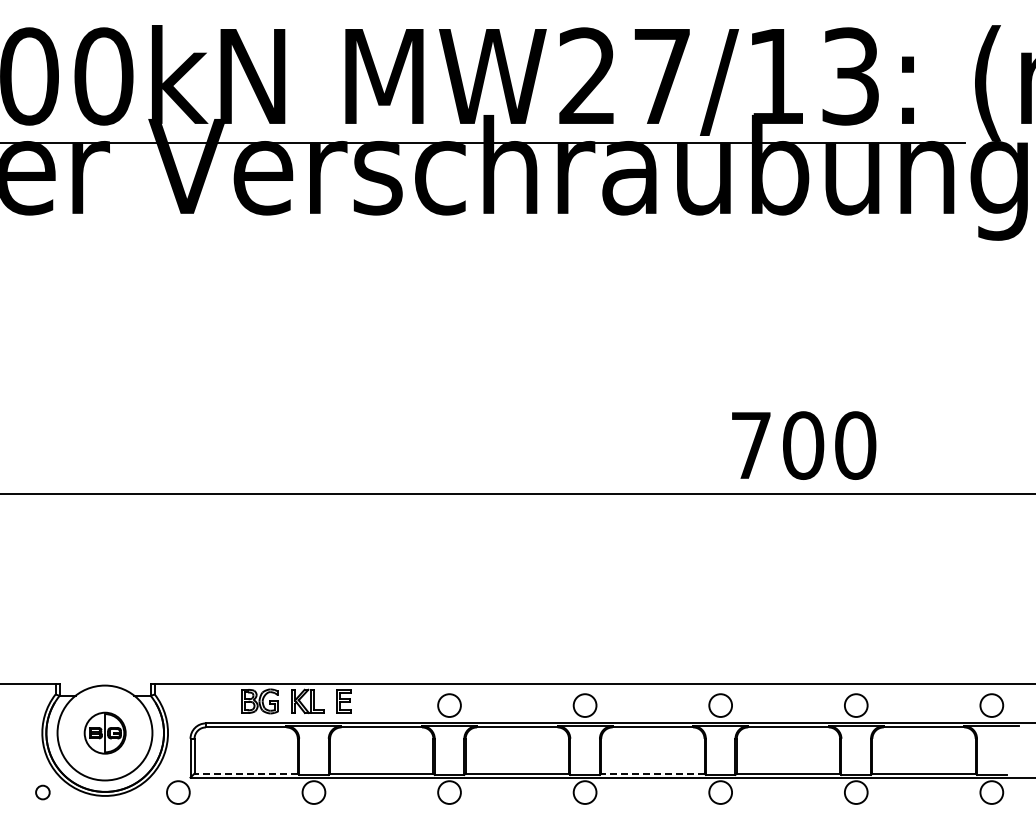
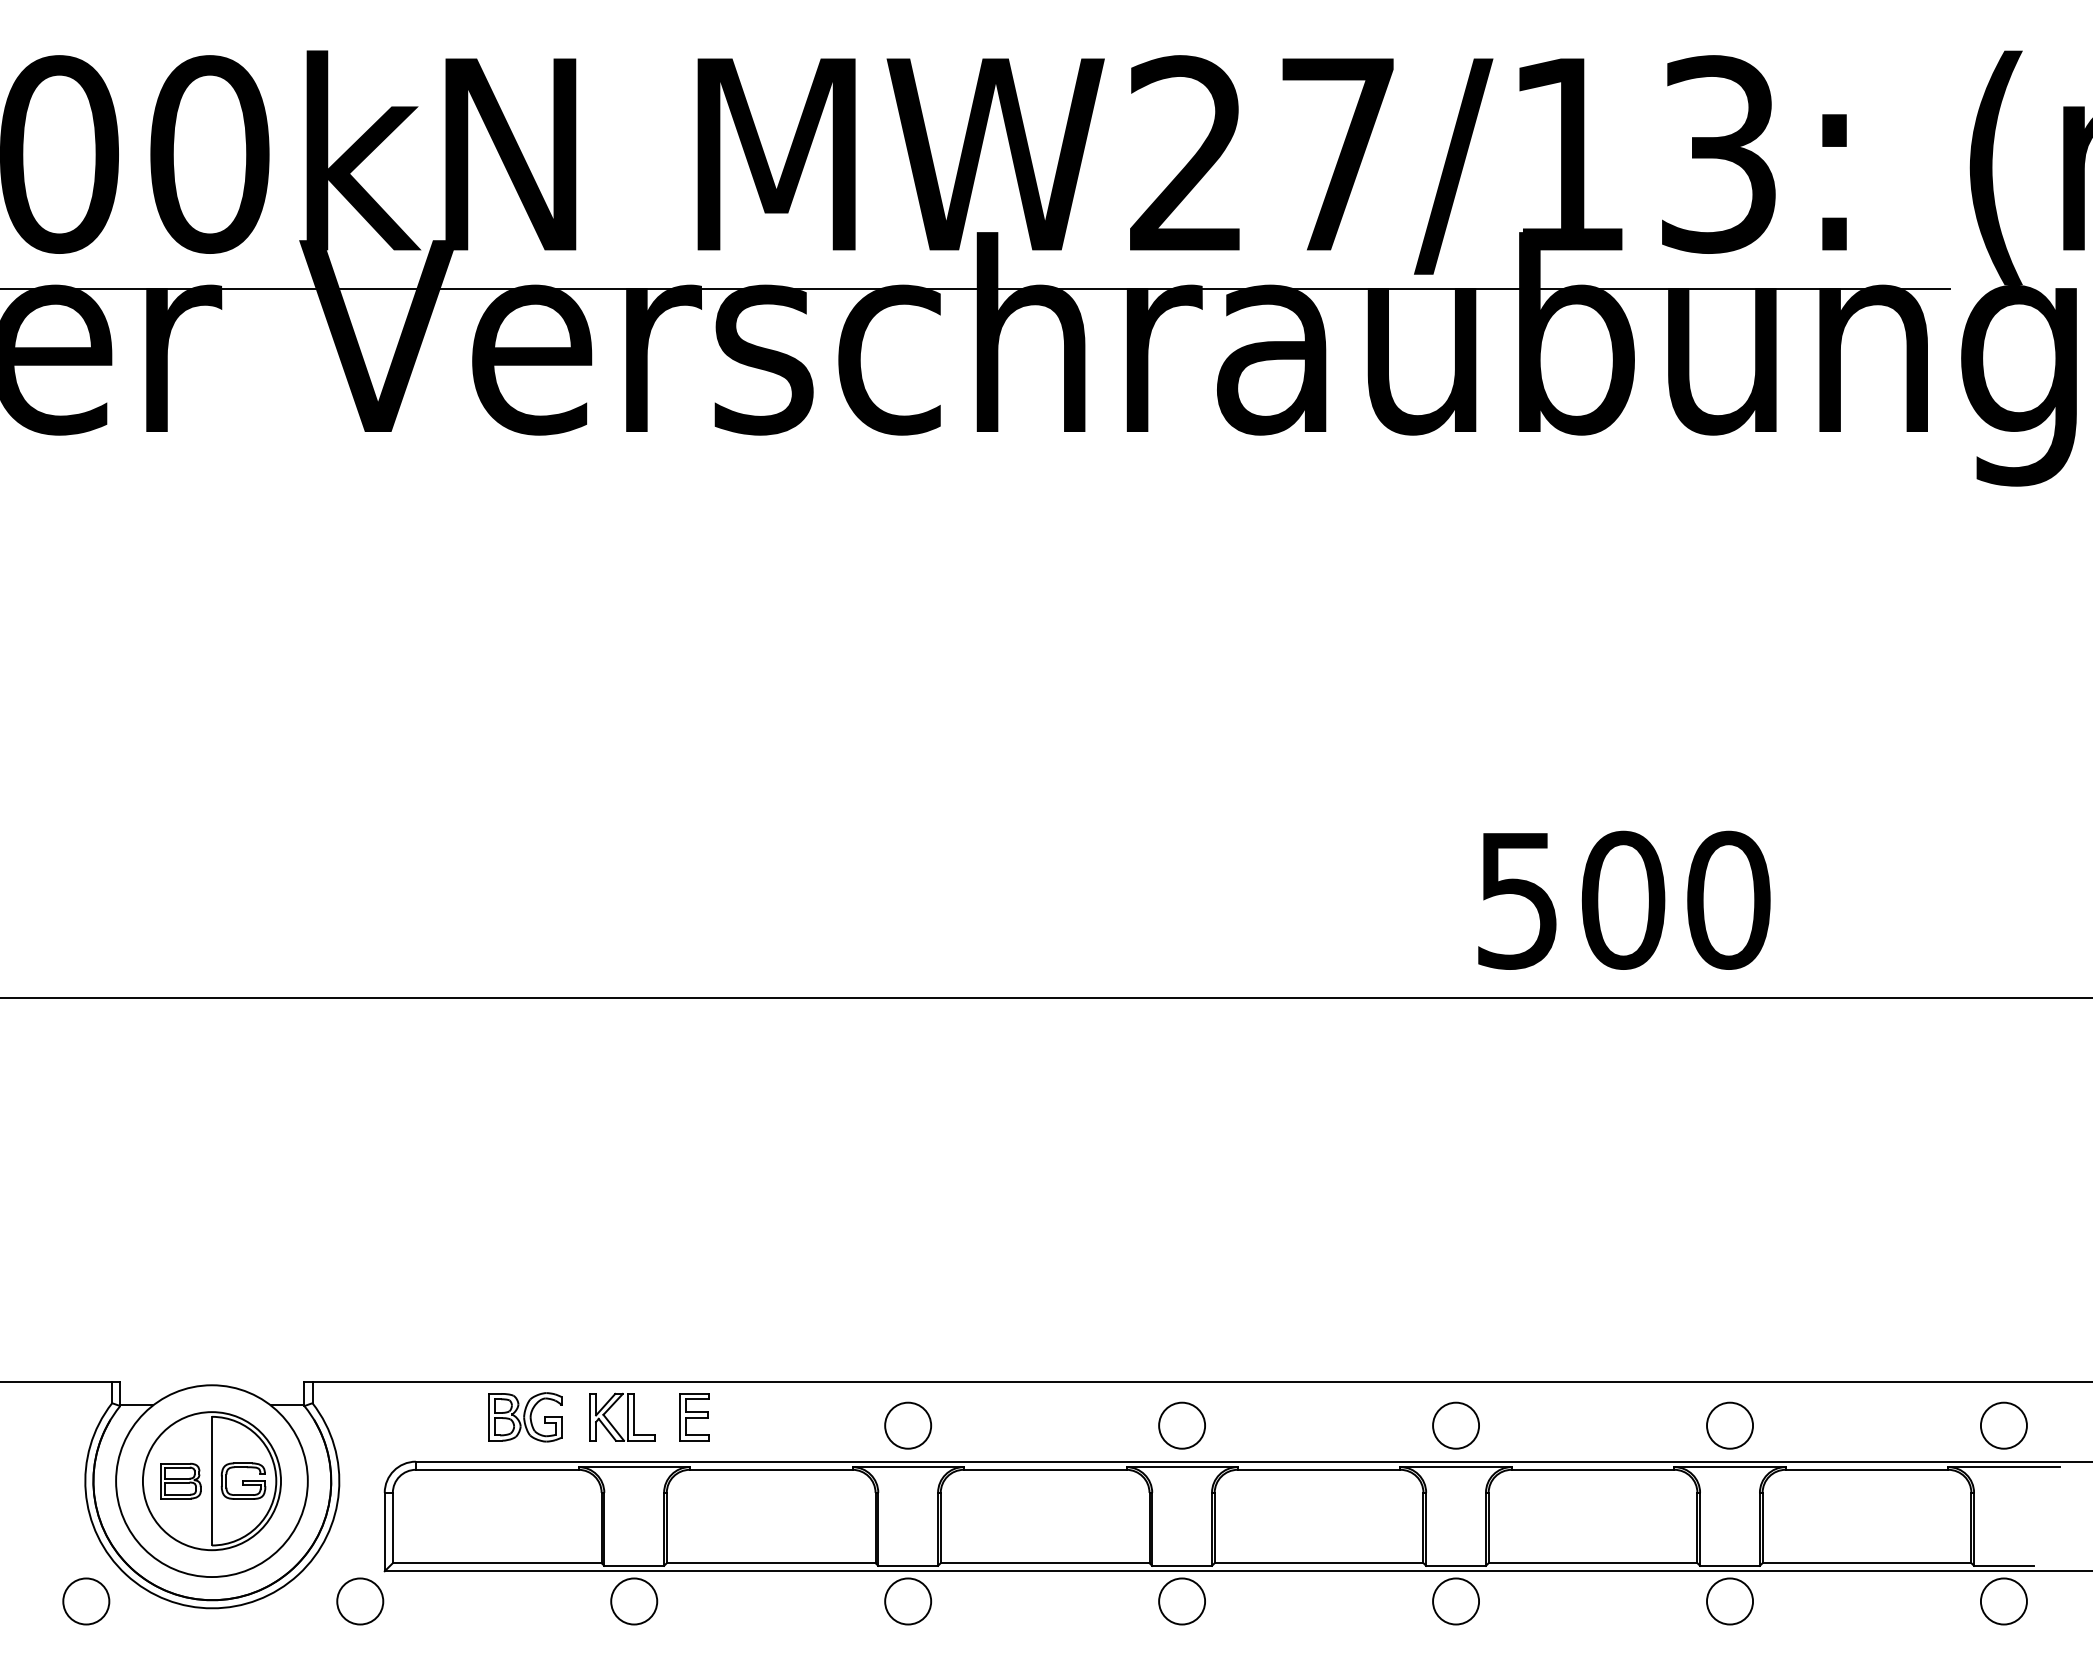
text: (750, 445) -> (1516, 900), 700 -> 500
part: (105, 733) -> (212, 1482), size x1.67
line: (246, 773) -> (497, 1562), dashed -> solid
line: (652, 773) -> (1318, 1562), dashed -> solid
circle: (42, 792) -> (85, 1601), size x1.67

